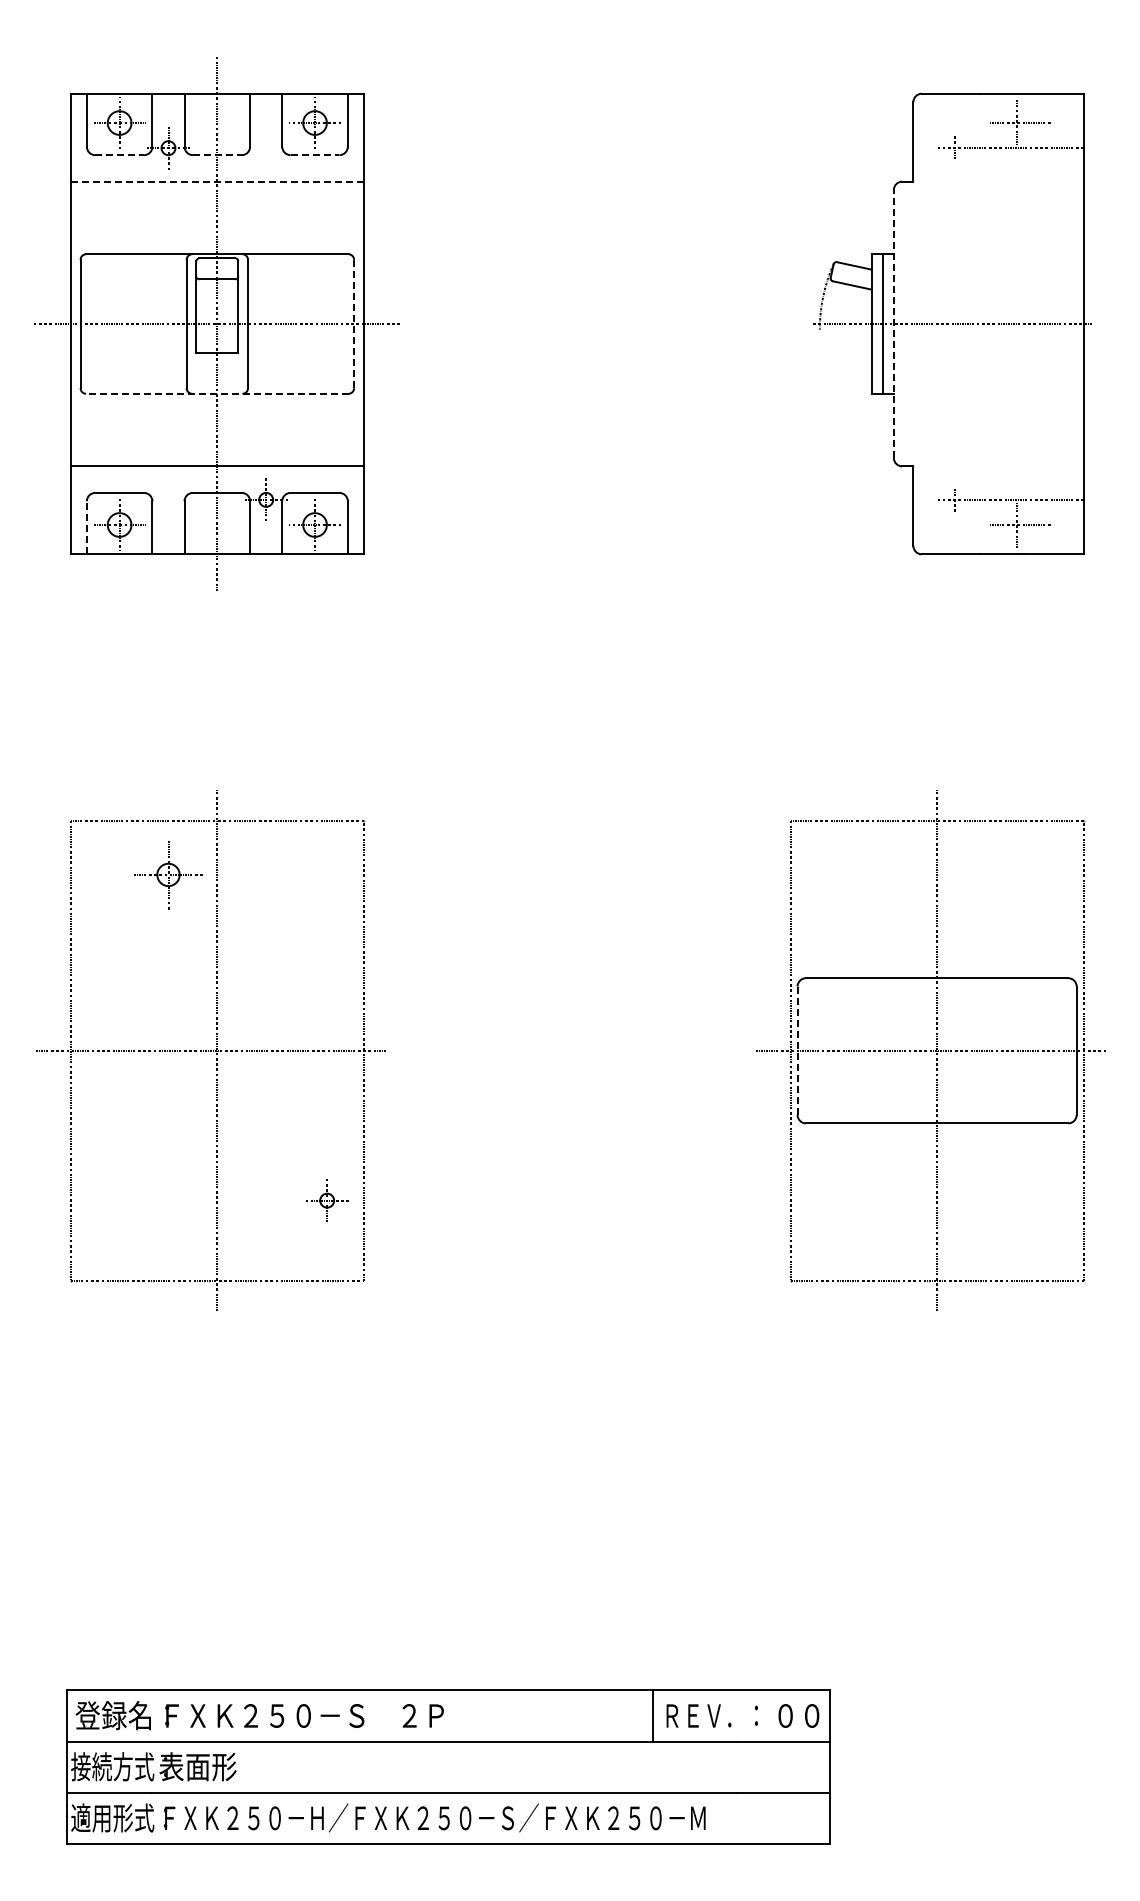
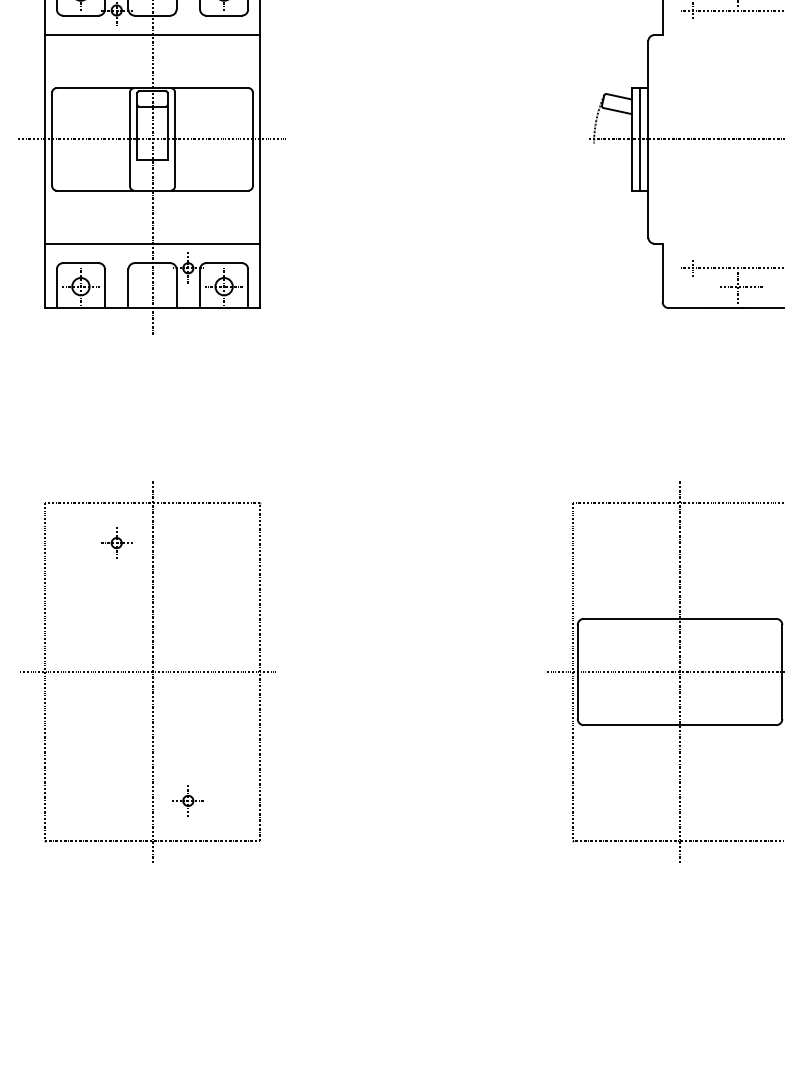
line: (120, 155) -> (81, 15), dashed -> solid
line: (217, 155) -> (152, 15), dashed -> solid
line: (315, 155) -> (224, 15), dashed -> solid
line: (217, 181) -> (152, 34), dashed -> solid
line: (354, 323) -> (253, 138), dashed -> solid
line: (893, 324) -> (648, 139), dashed -> solid
line: (216, 393) -> (151, 190), dashed -> solid
line: (86, 527) -> (56, 288), dashed -> solid
part: (168, 874) -> (116, 542), size x0.62
line: (797, 1051) -> (577, 672), dashed -> solid
part: (327, 1200) -> (188, 800), moved

